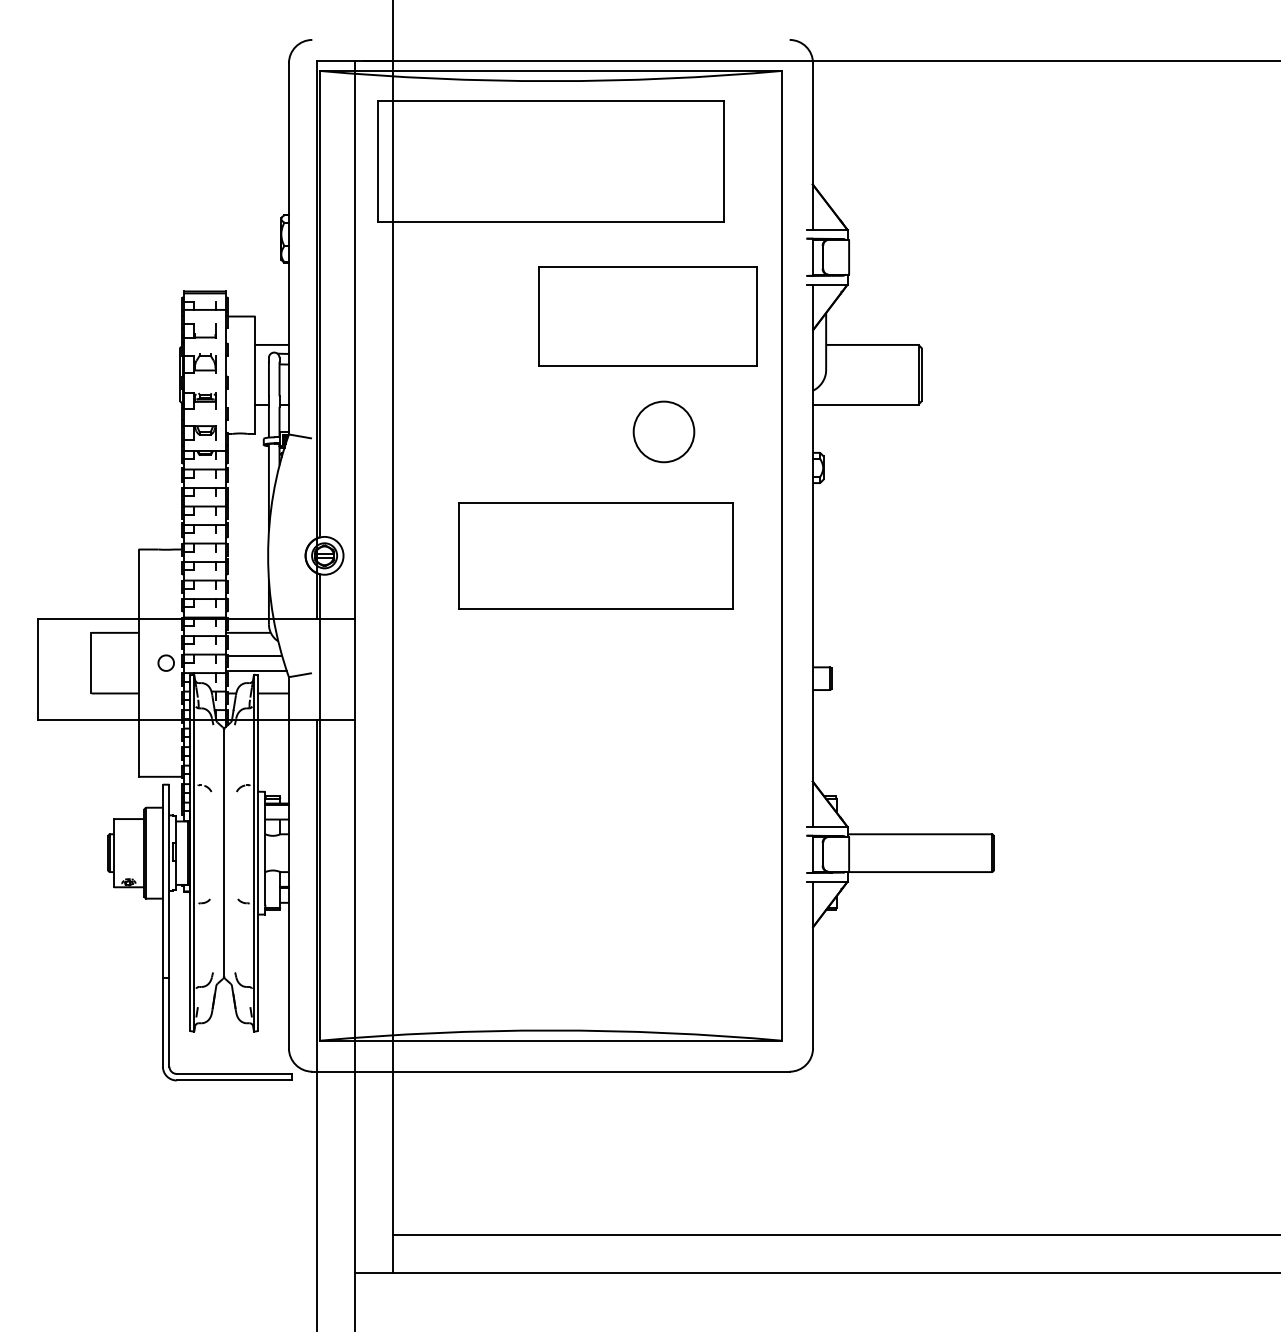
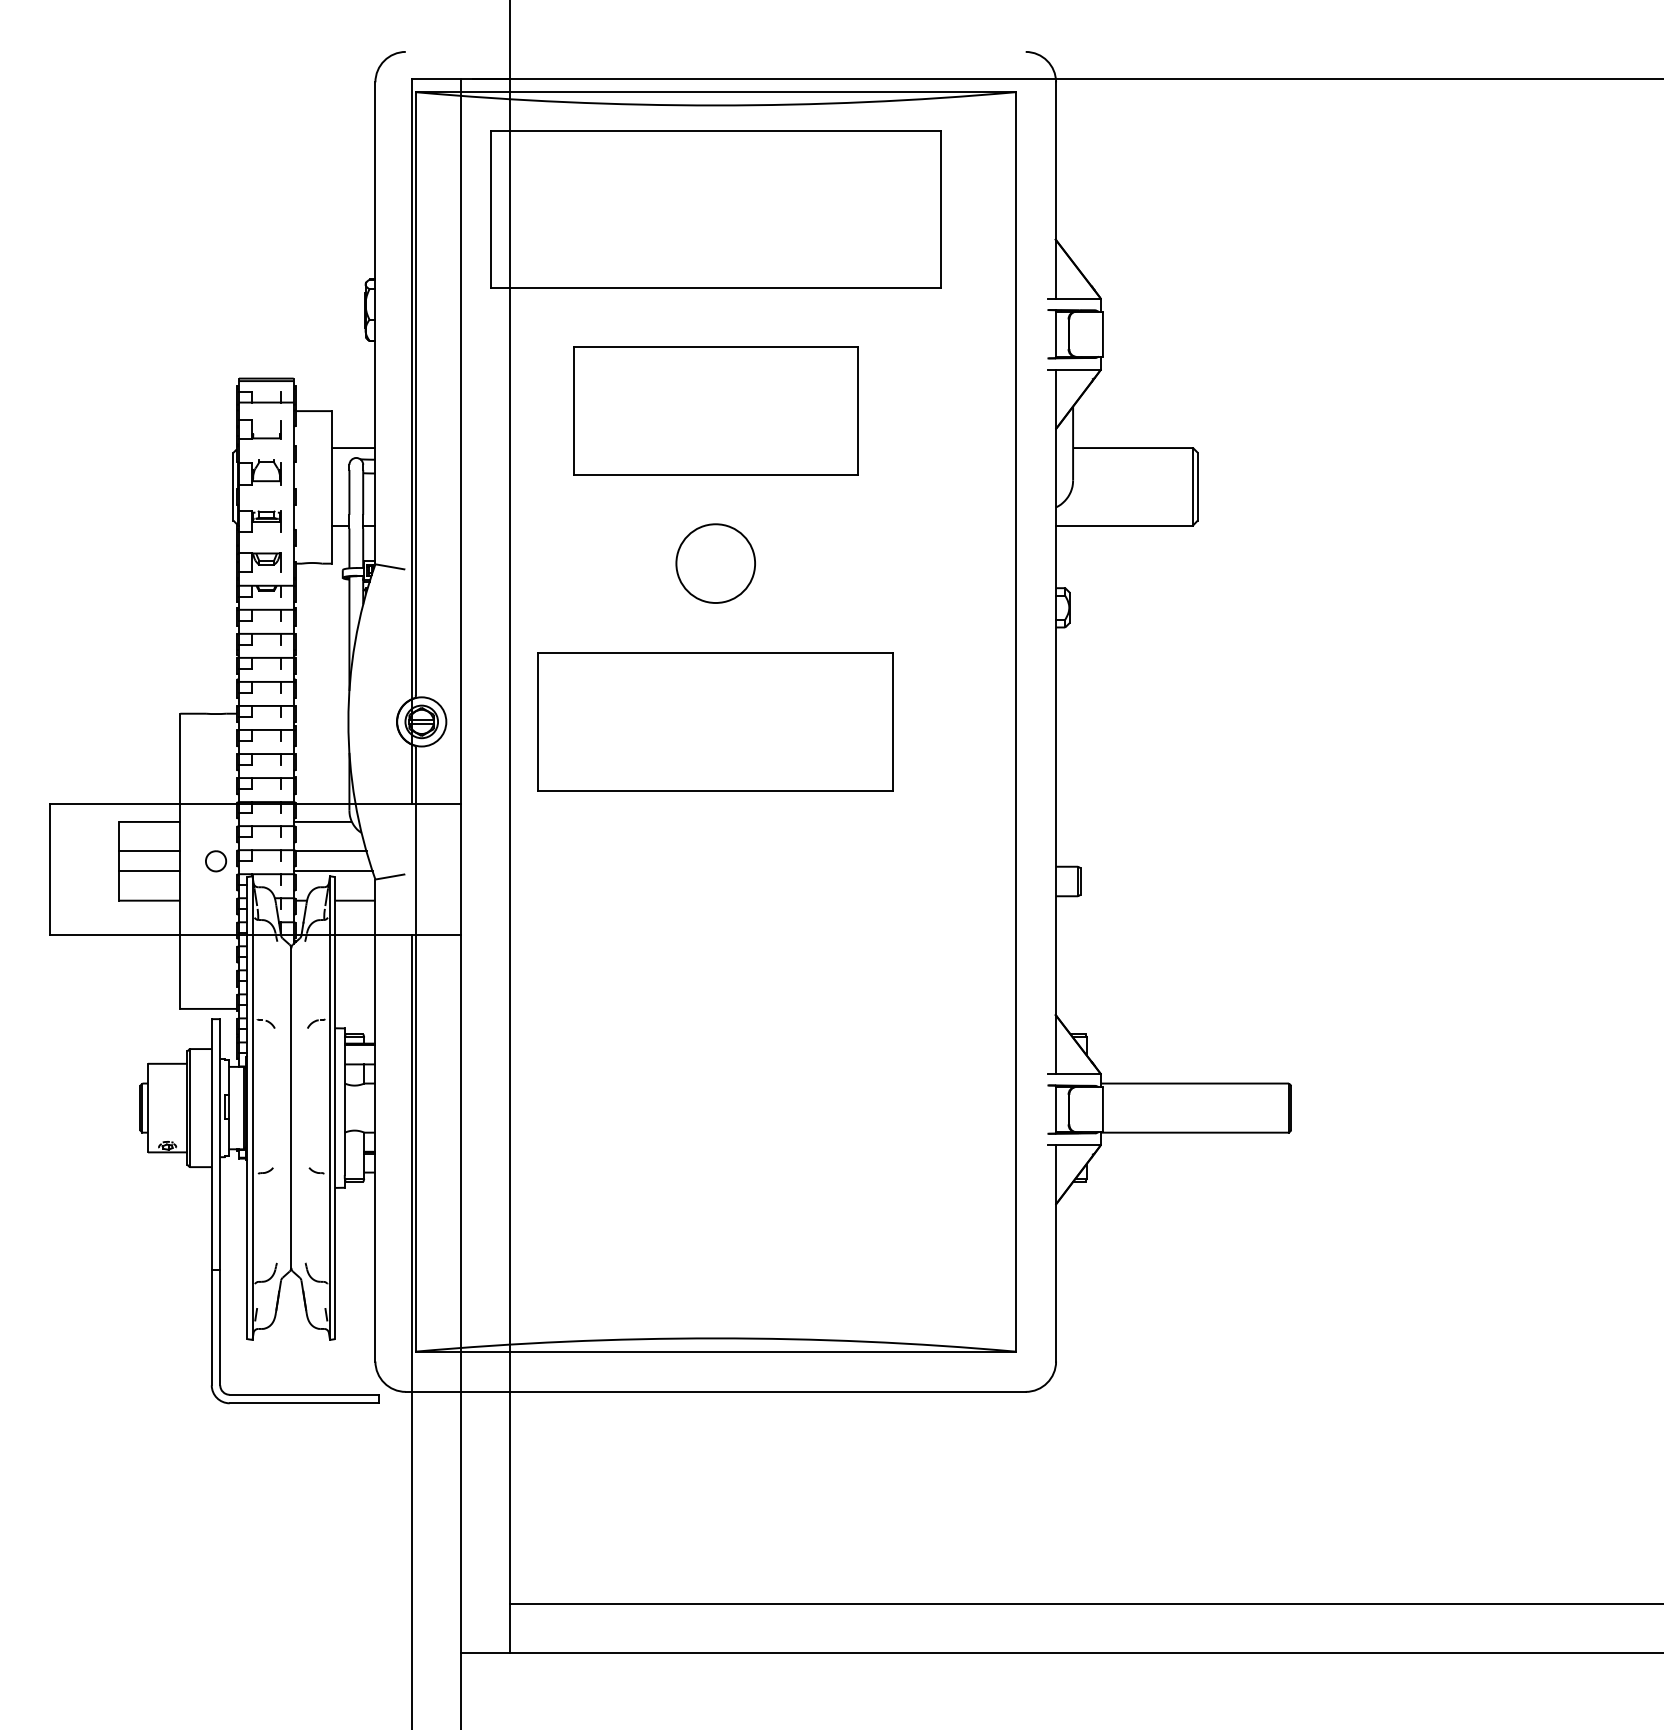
part: (647, 316) -> (715, 411), moved
circle: (663, 431) -> (715, 563), moved
part: (595, 555) -> (715, 721), moved
line: (114, 655) -> (148, 851), added
line: (114, 670) -> (148, 870), added

